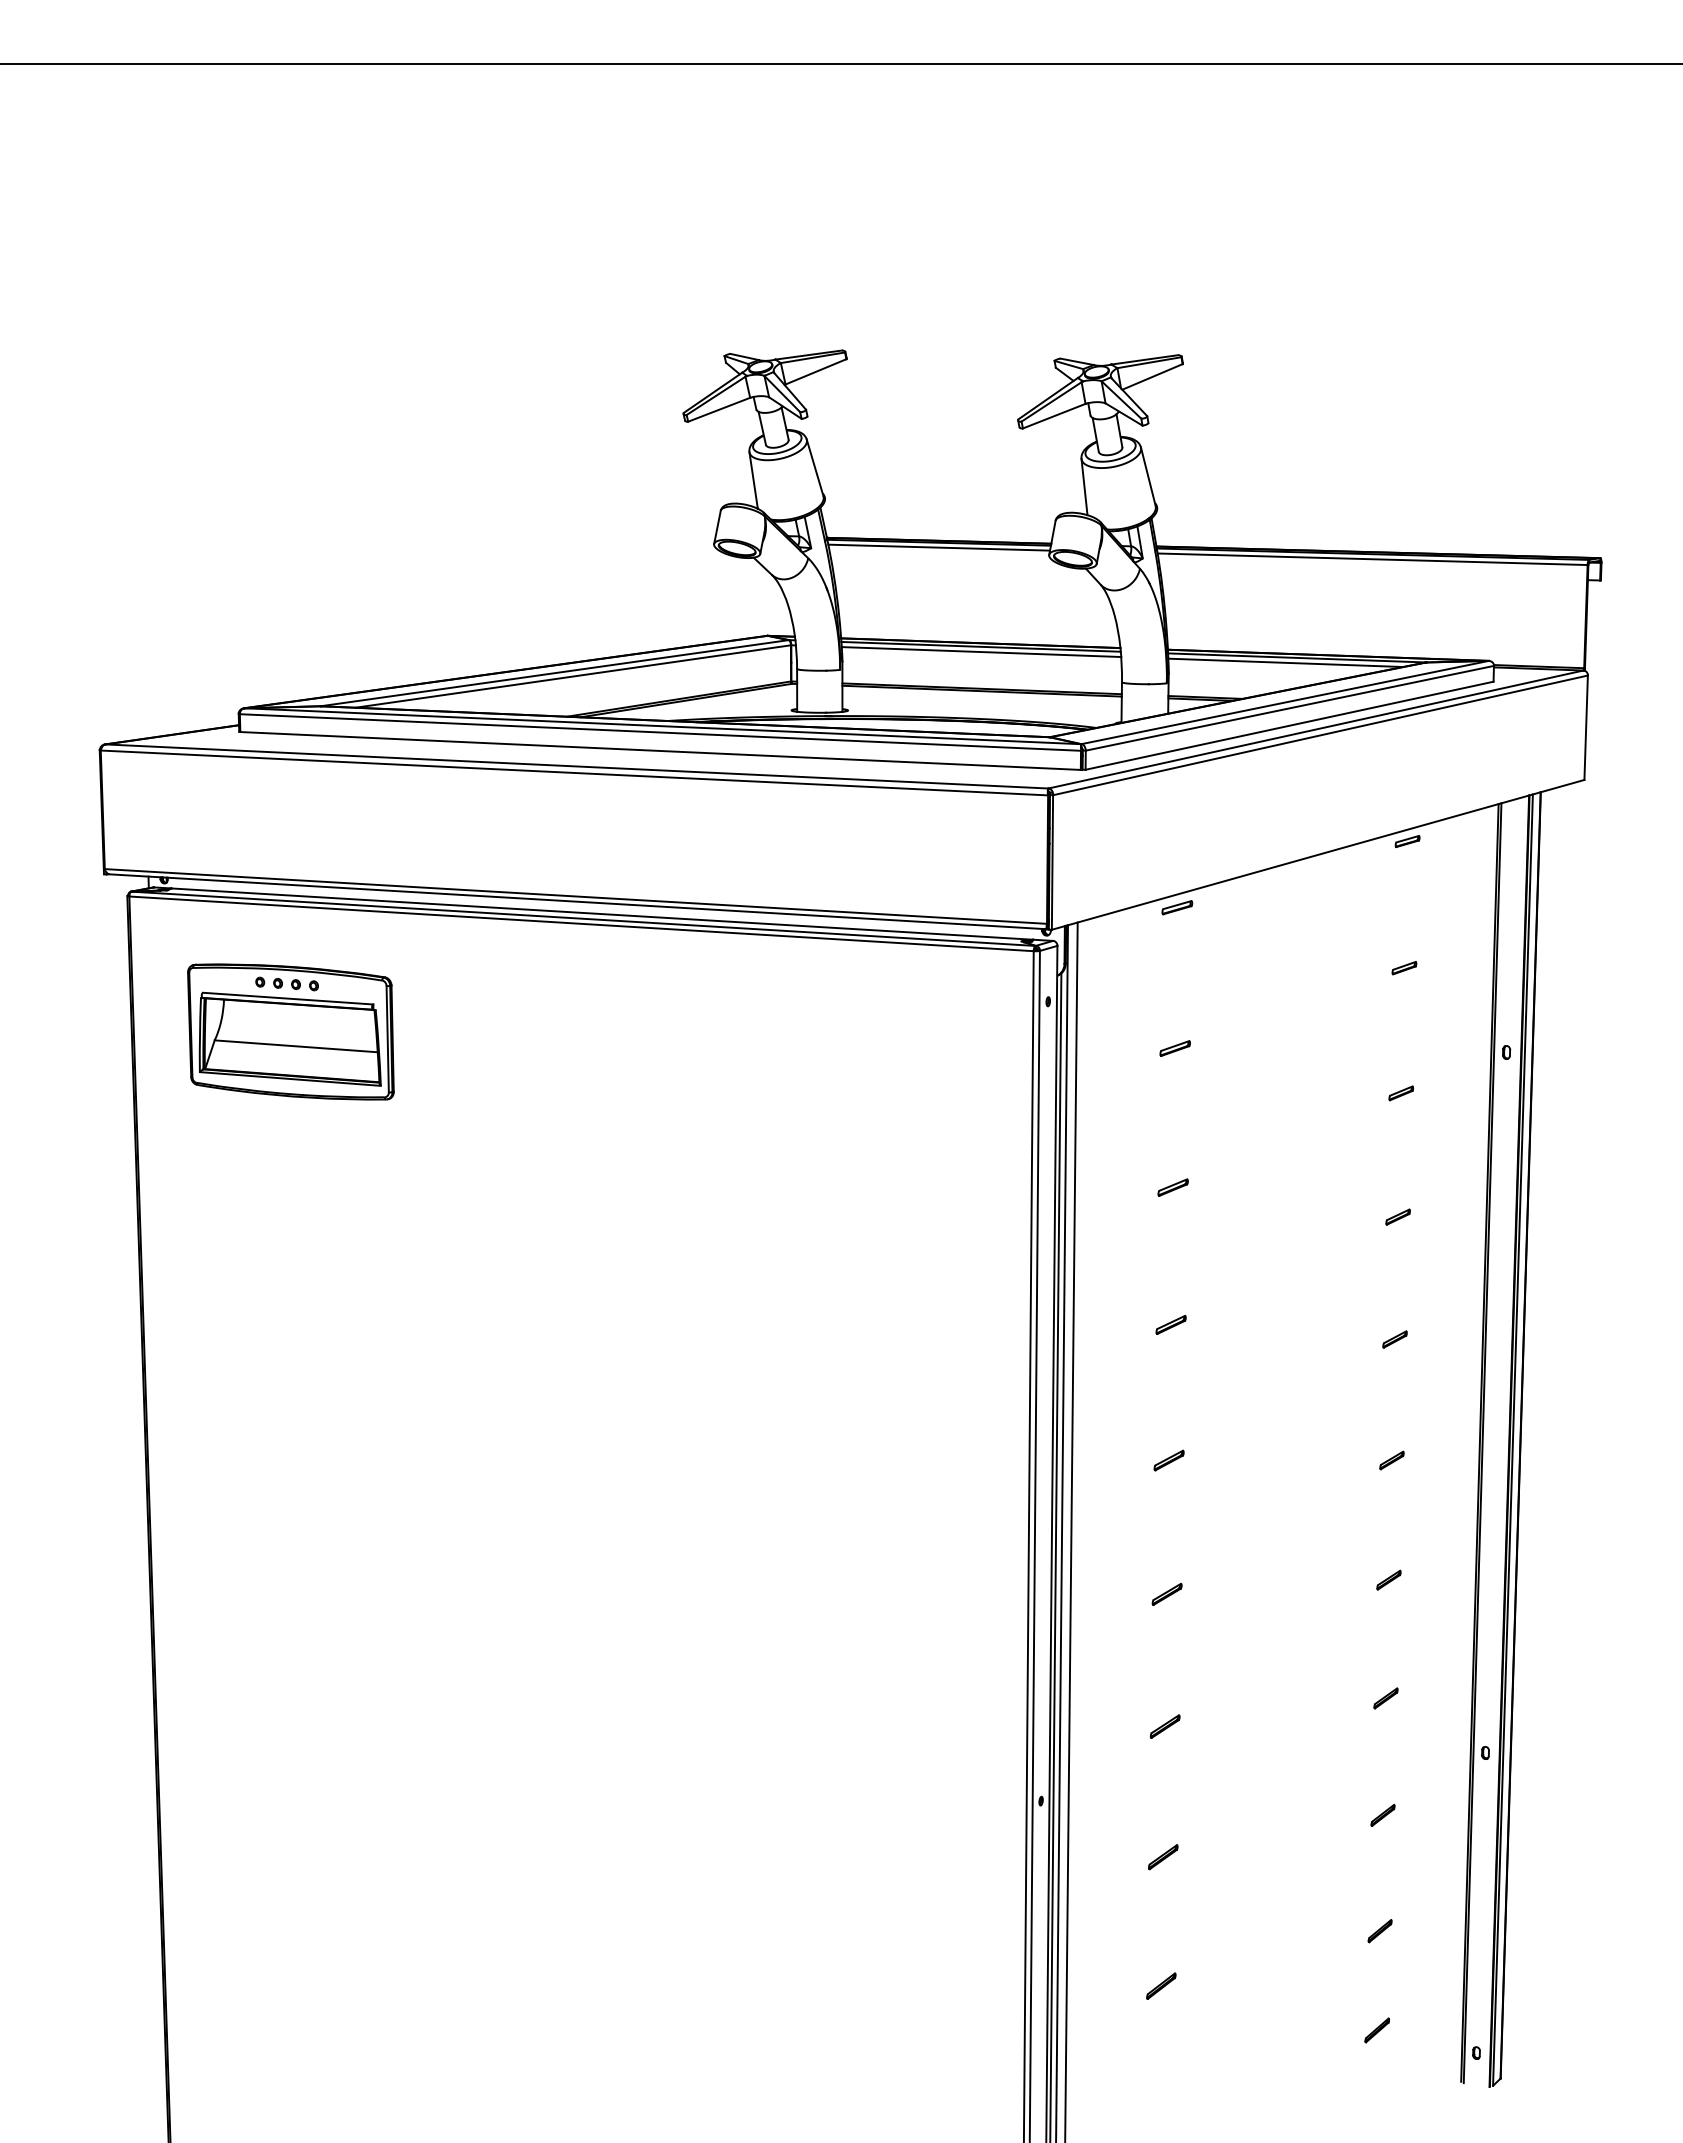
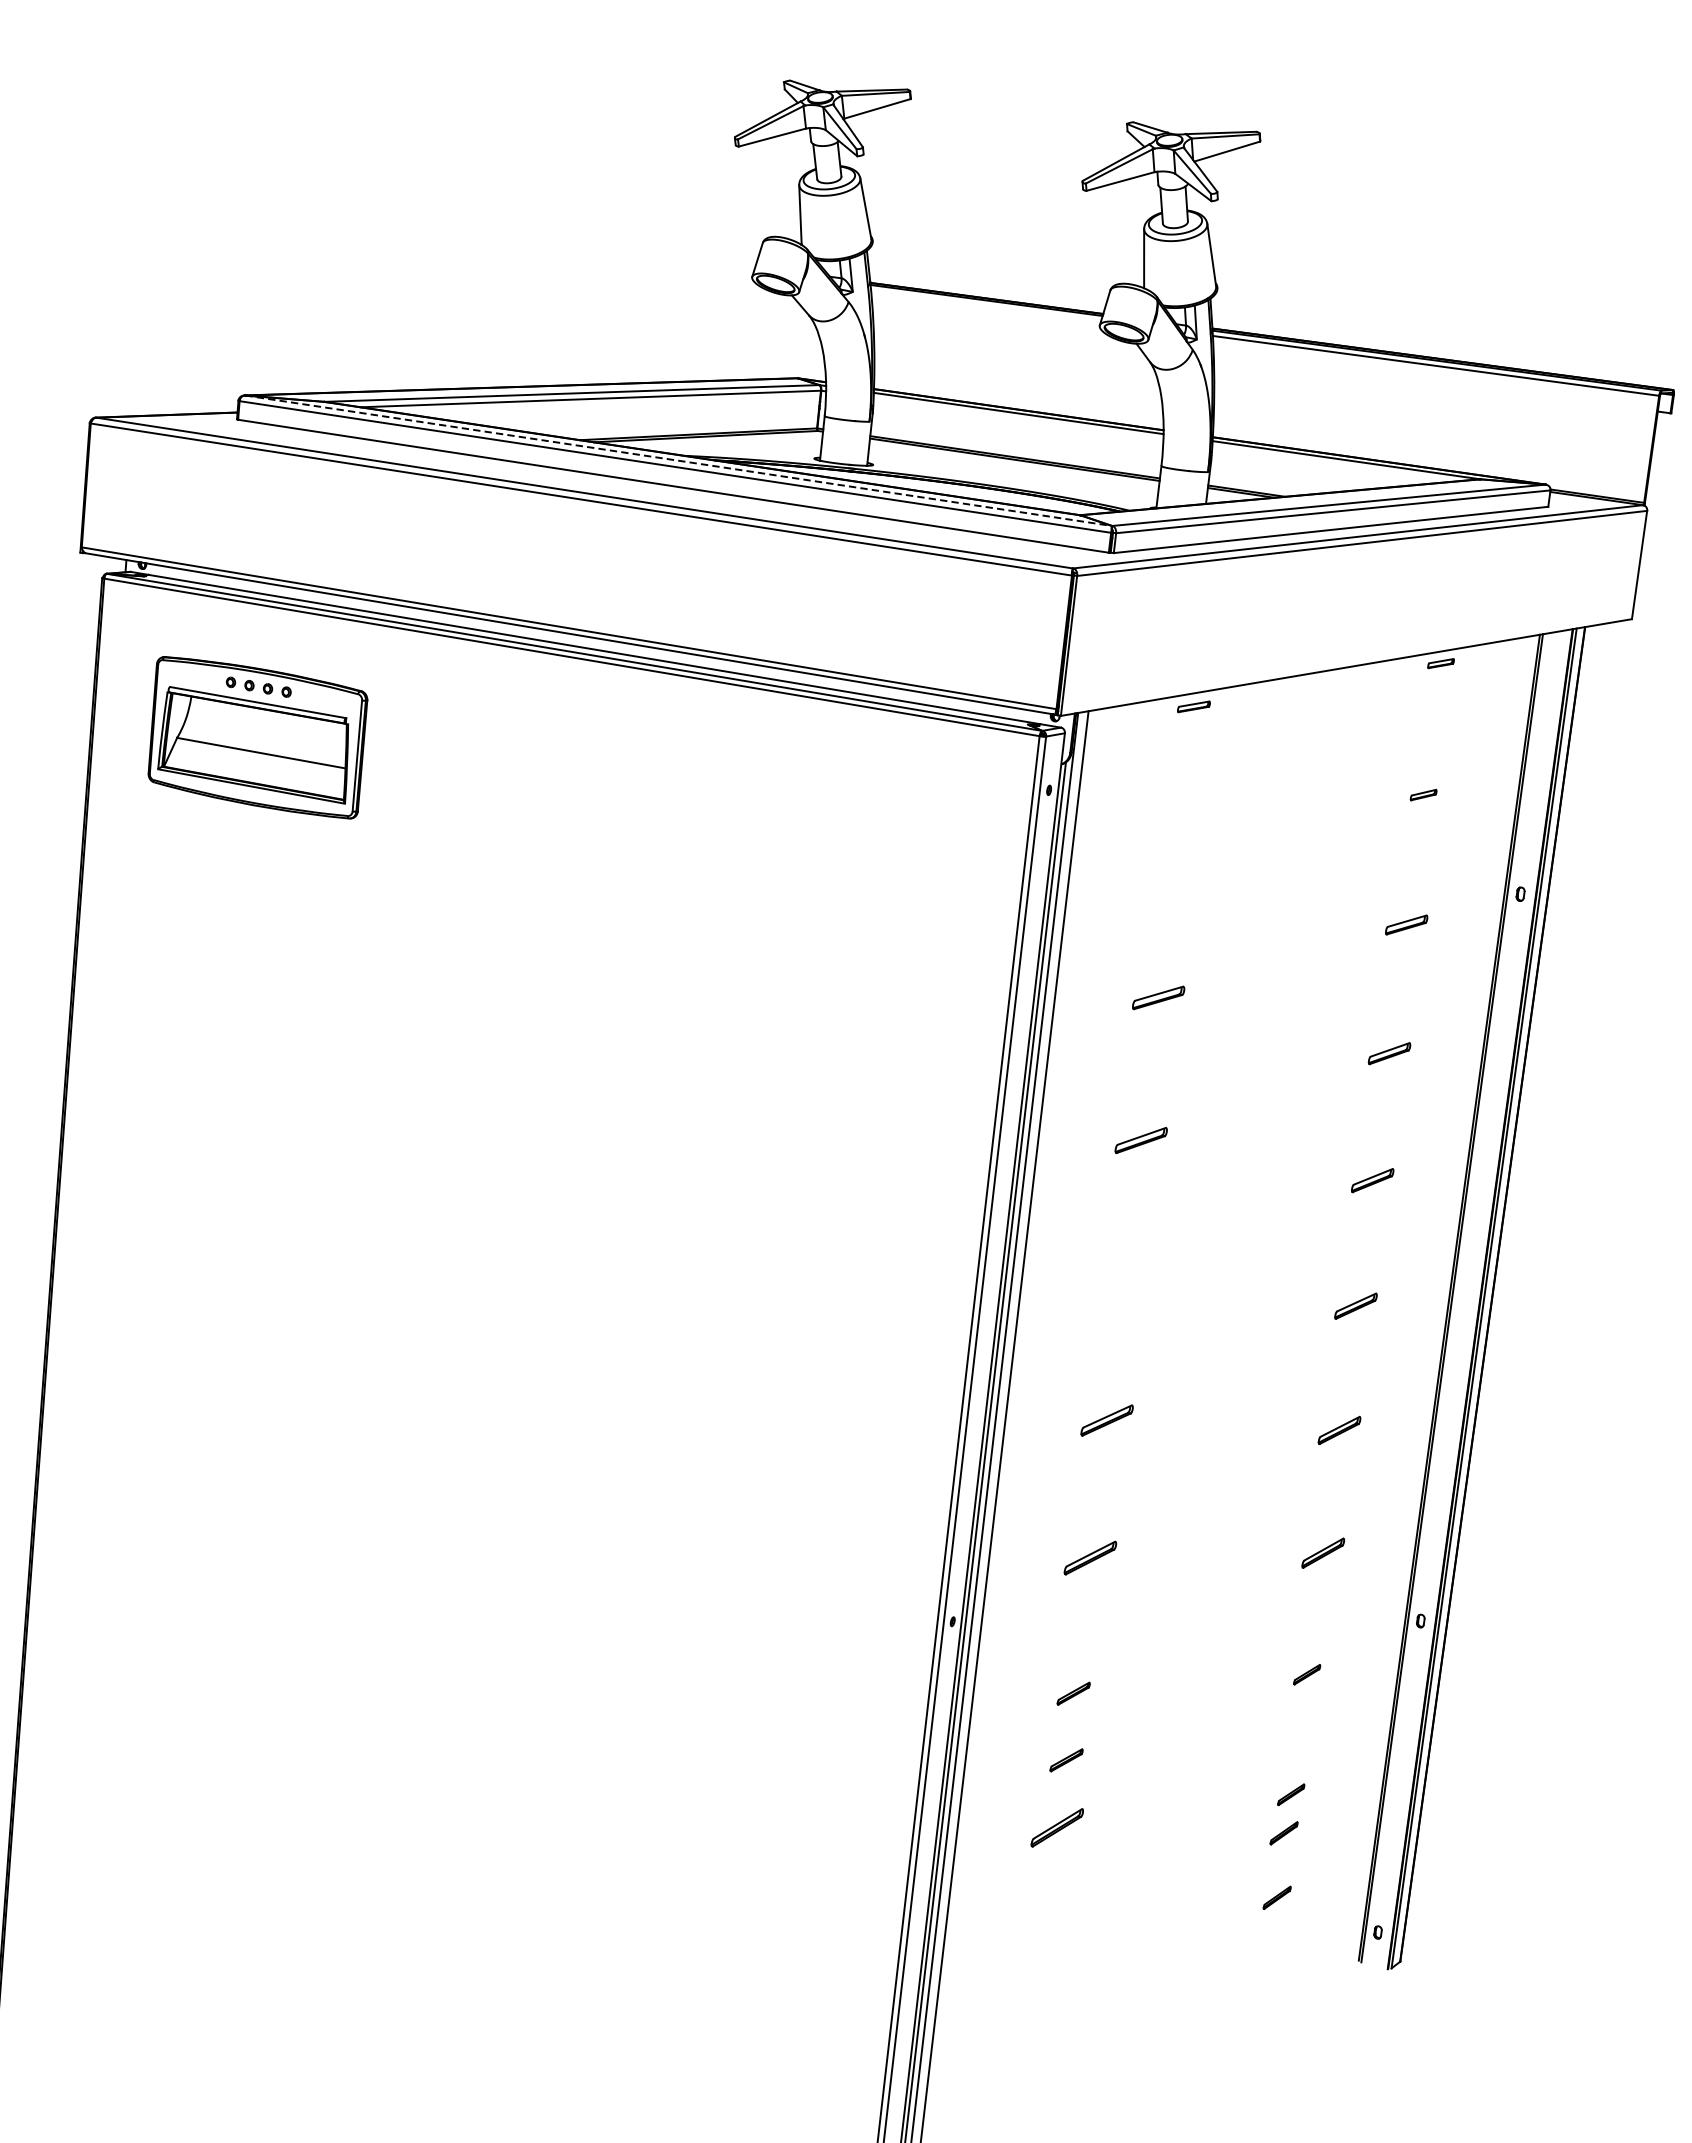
line: (939, 547) -> (986, 305), removed
line: (981, 652) -> (1018, 419), removed
line: (1285, 662) -> (1333, 463), removed
line: (663, 726) -> (679, 461), solid -> dashed
part: (1174, 1048) -> (1175, 853), removed
part: (1400, 1093) -> (1405, 925), size x1.6
part: (1172, 1187) -> (1157, 997), size x1.6
part: (1397, 1216) -> (1388, 1052), size x1.6
part: (1170, 1324) -> (1140, 1139), size x1.6
part: (1394, 1339) -> (1372, 1180), size x1.6
part: (1168, 1460) -> (1123, 1281), removed
part: (1391, 1460) -> (1355, 1306), size x1.6
part: (1388, 1579) -> (1339, 1429), size x1.6
part: (1166, 1594) -> (1106, 1420), size x1.6
part: (1385, 1698) -> (1322, 1553), size x1.6
part: (1164, 1726) -> (1089, 1557), size x1.6
part: (1163, 1921) -> (1066, 1760), added
part: (1376, 1968) -> (1283, 1833), added
part: (1161, 1985) -> (1057, 1827), size x1.6

